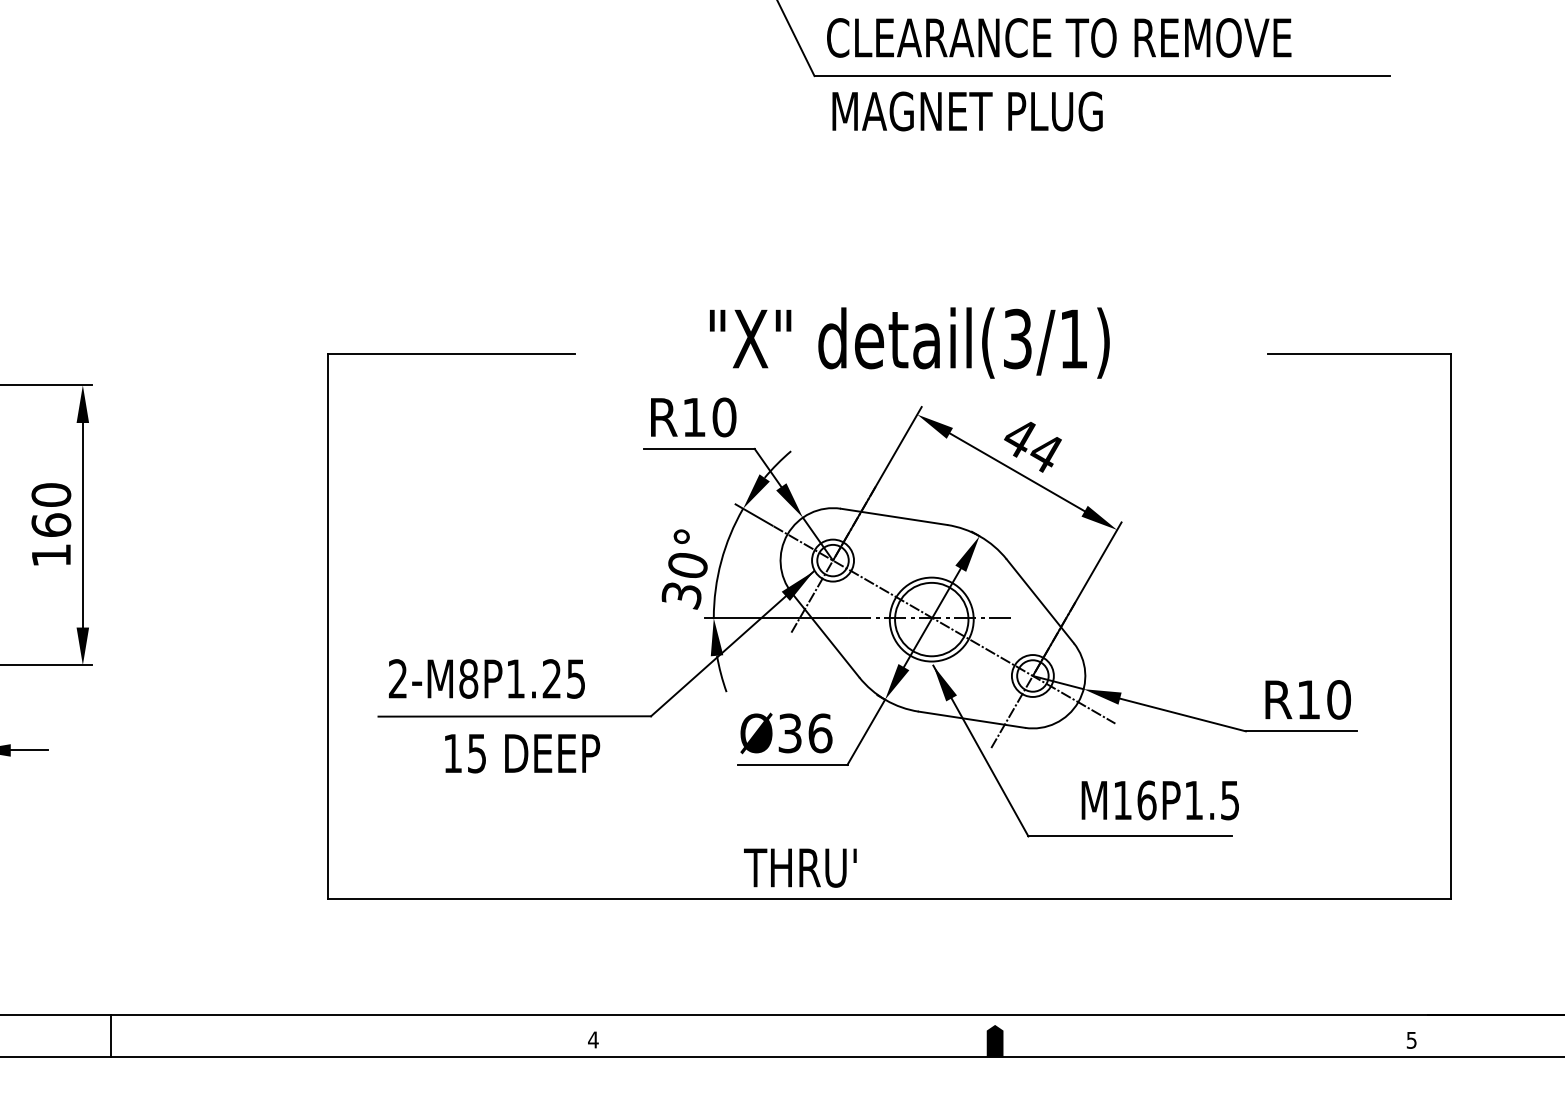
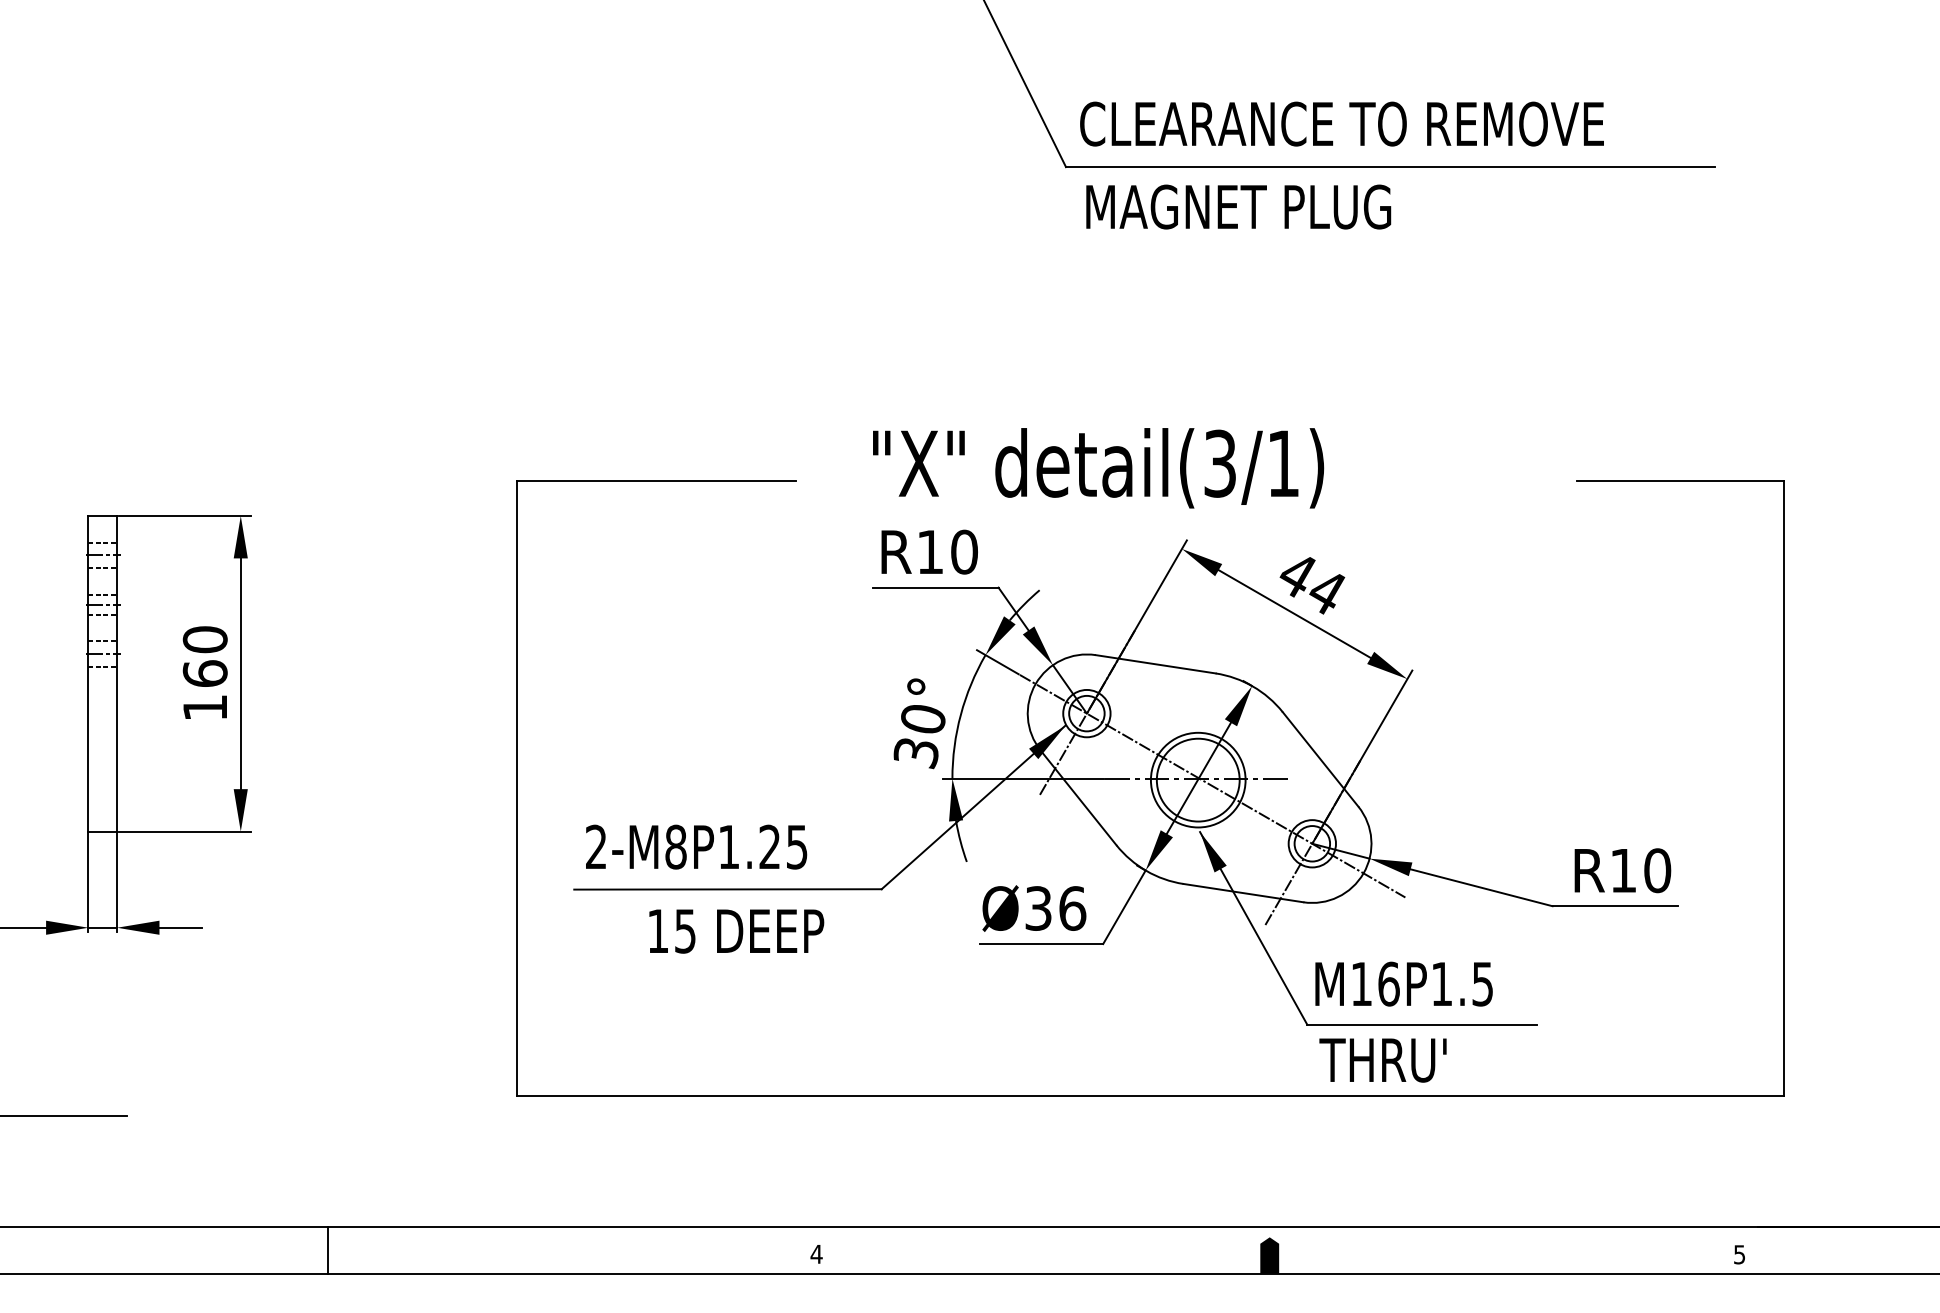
text: (909, 343) -> (1098, 468), moved
text: (1159, 799) -> (1403, 983), moved
text: (799, 868) -> (1382, 1060), moved
line: (110, 1035) -> (327, 1249), moved

